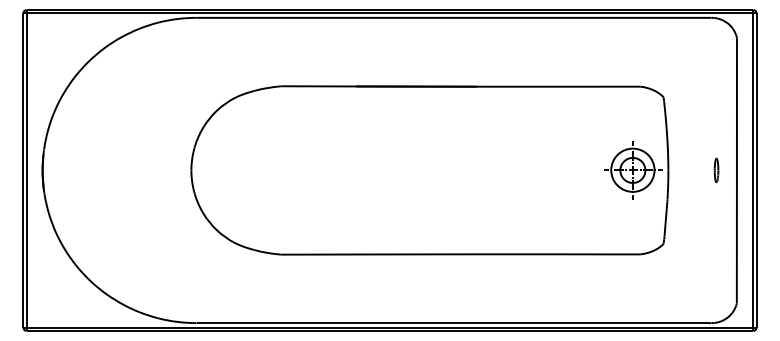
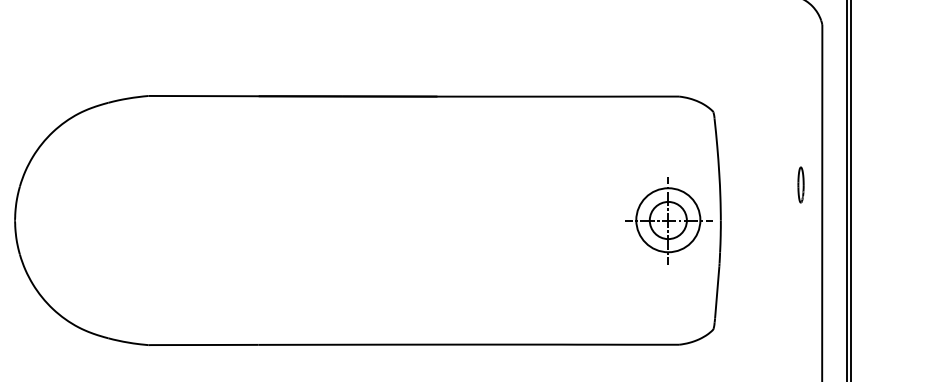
part: (716, 170) -> (800, 185), moved

